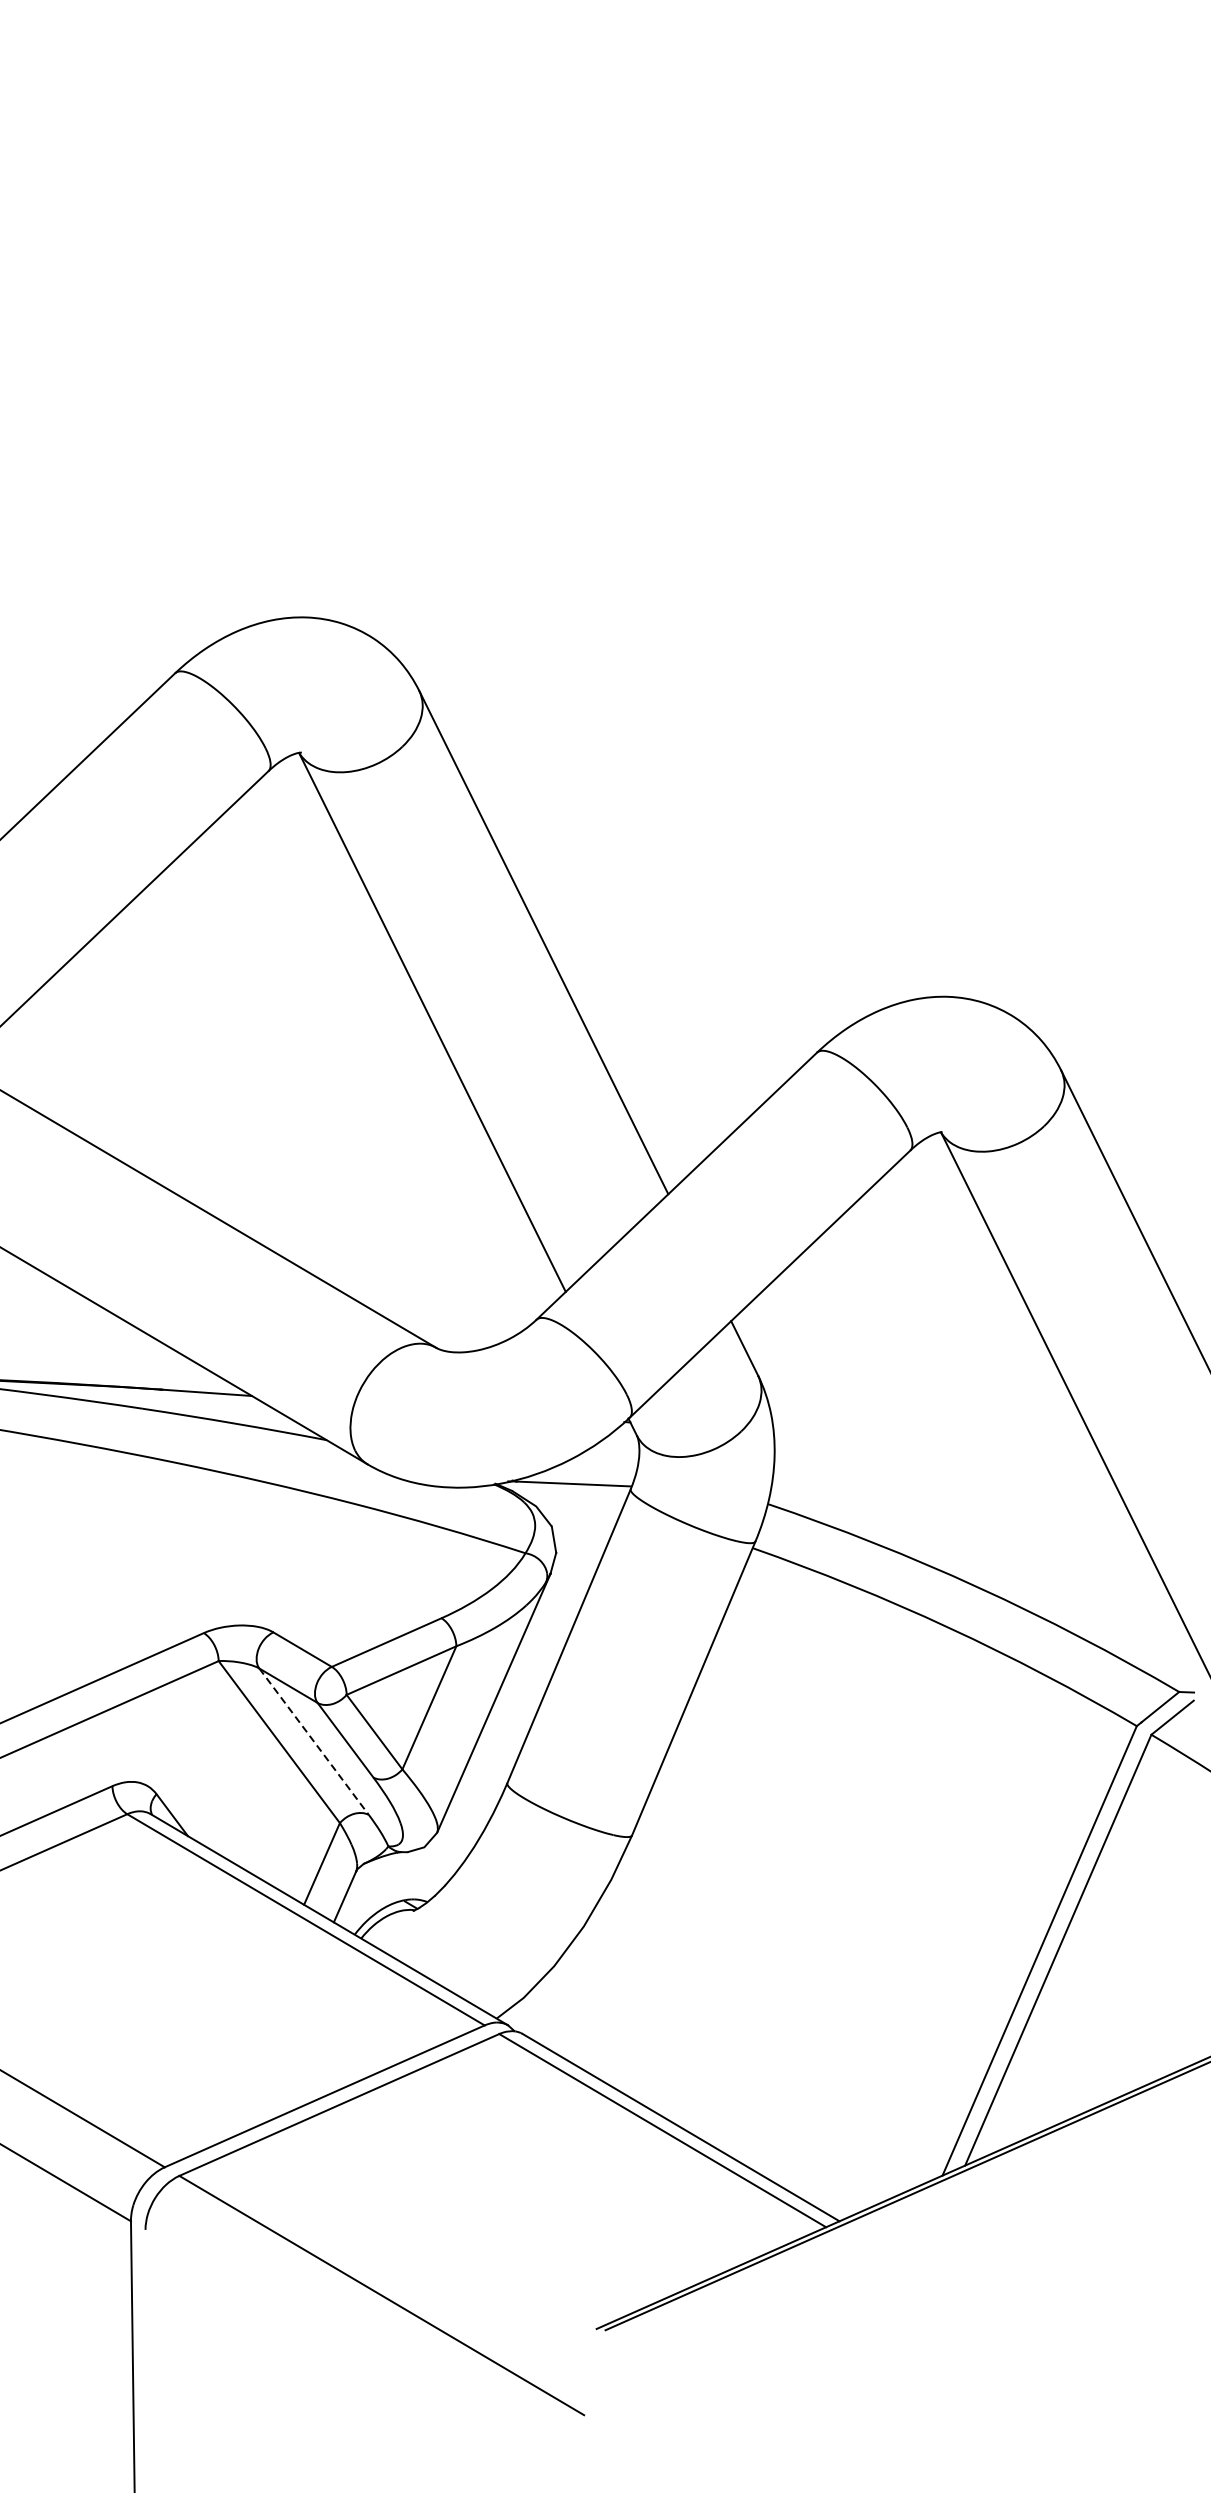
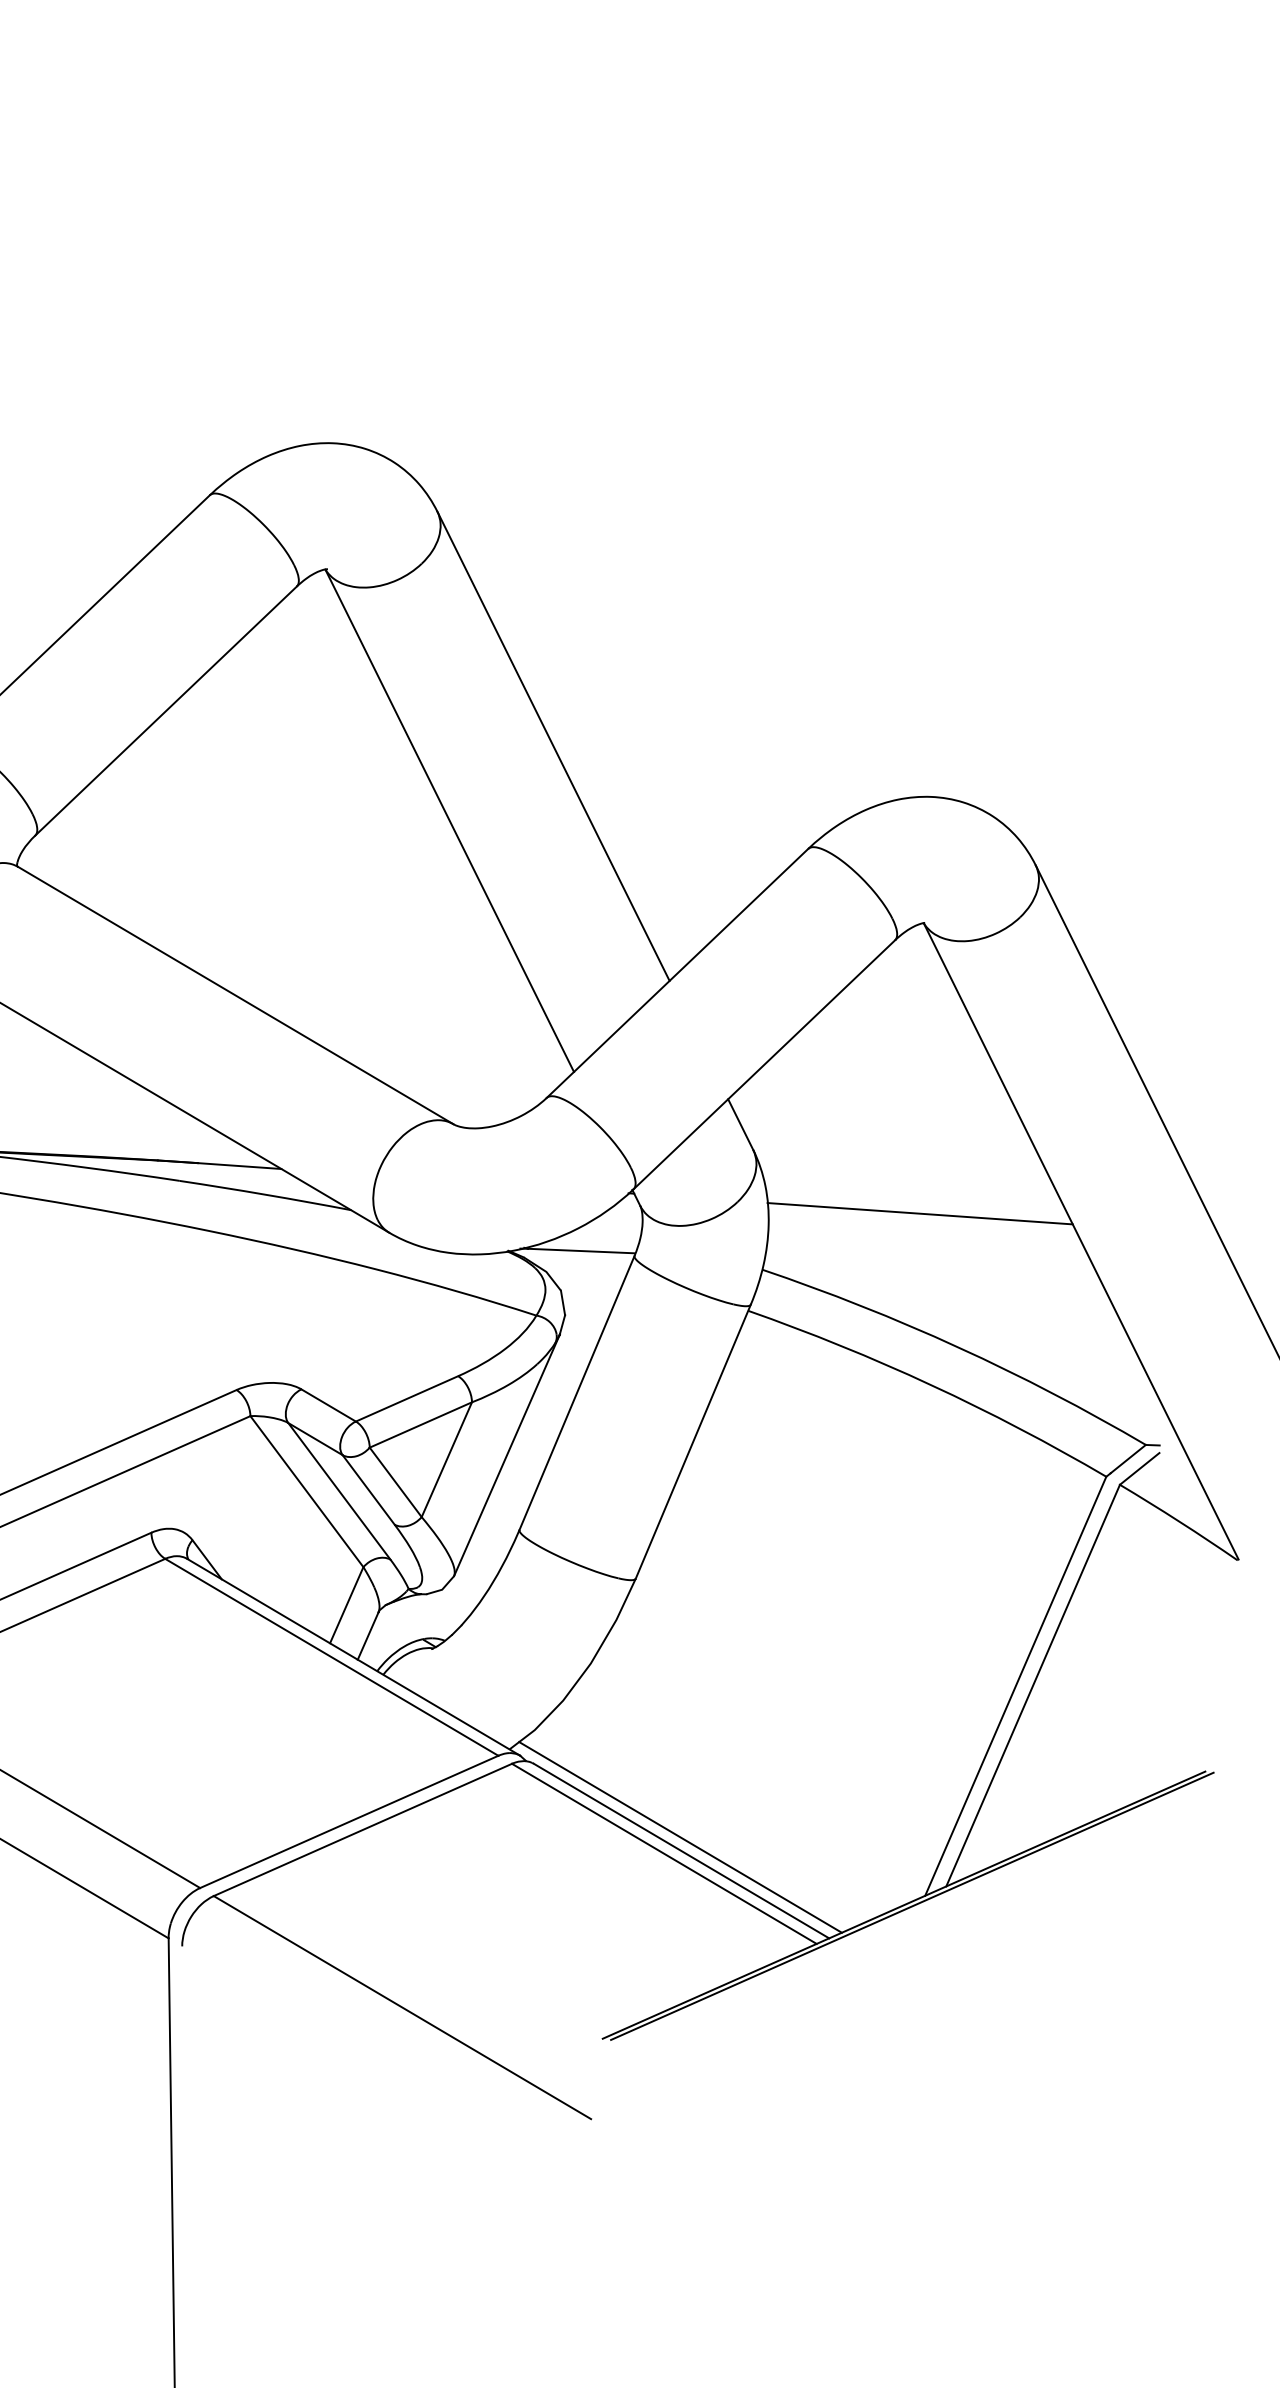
line: (936, 1443) -> (919, 1213), added
line: (314, 1741) -> (339, 1491), dashed -> solid
line: (680, 2113) -> (680, 1837), added

